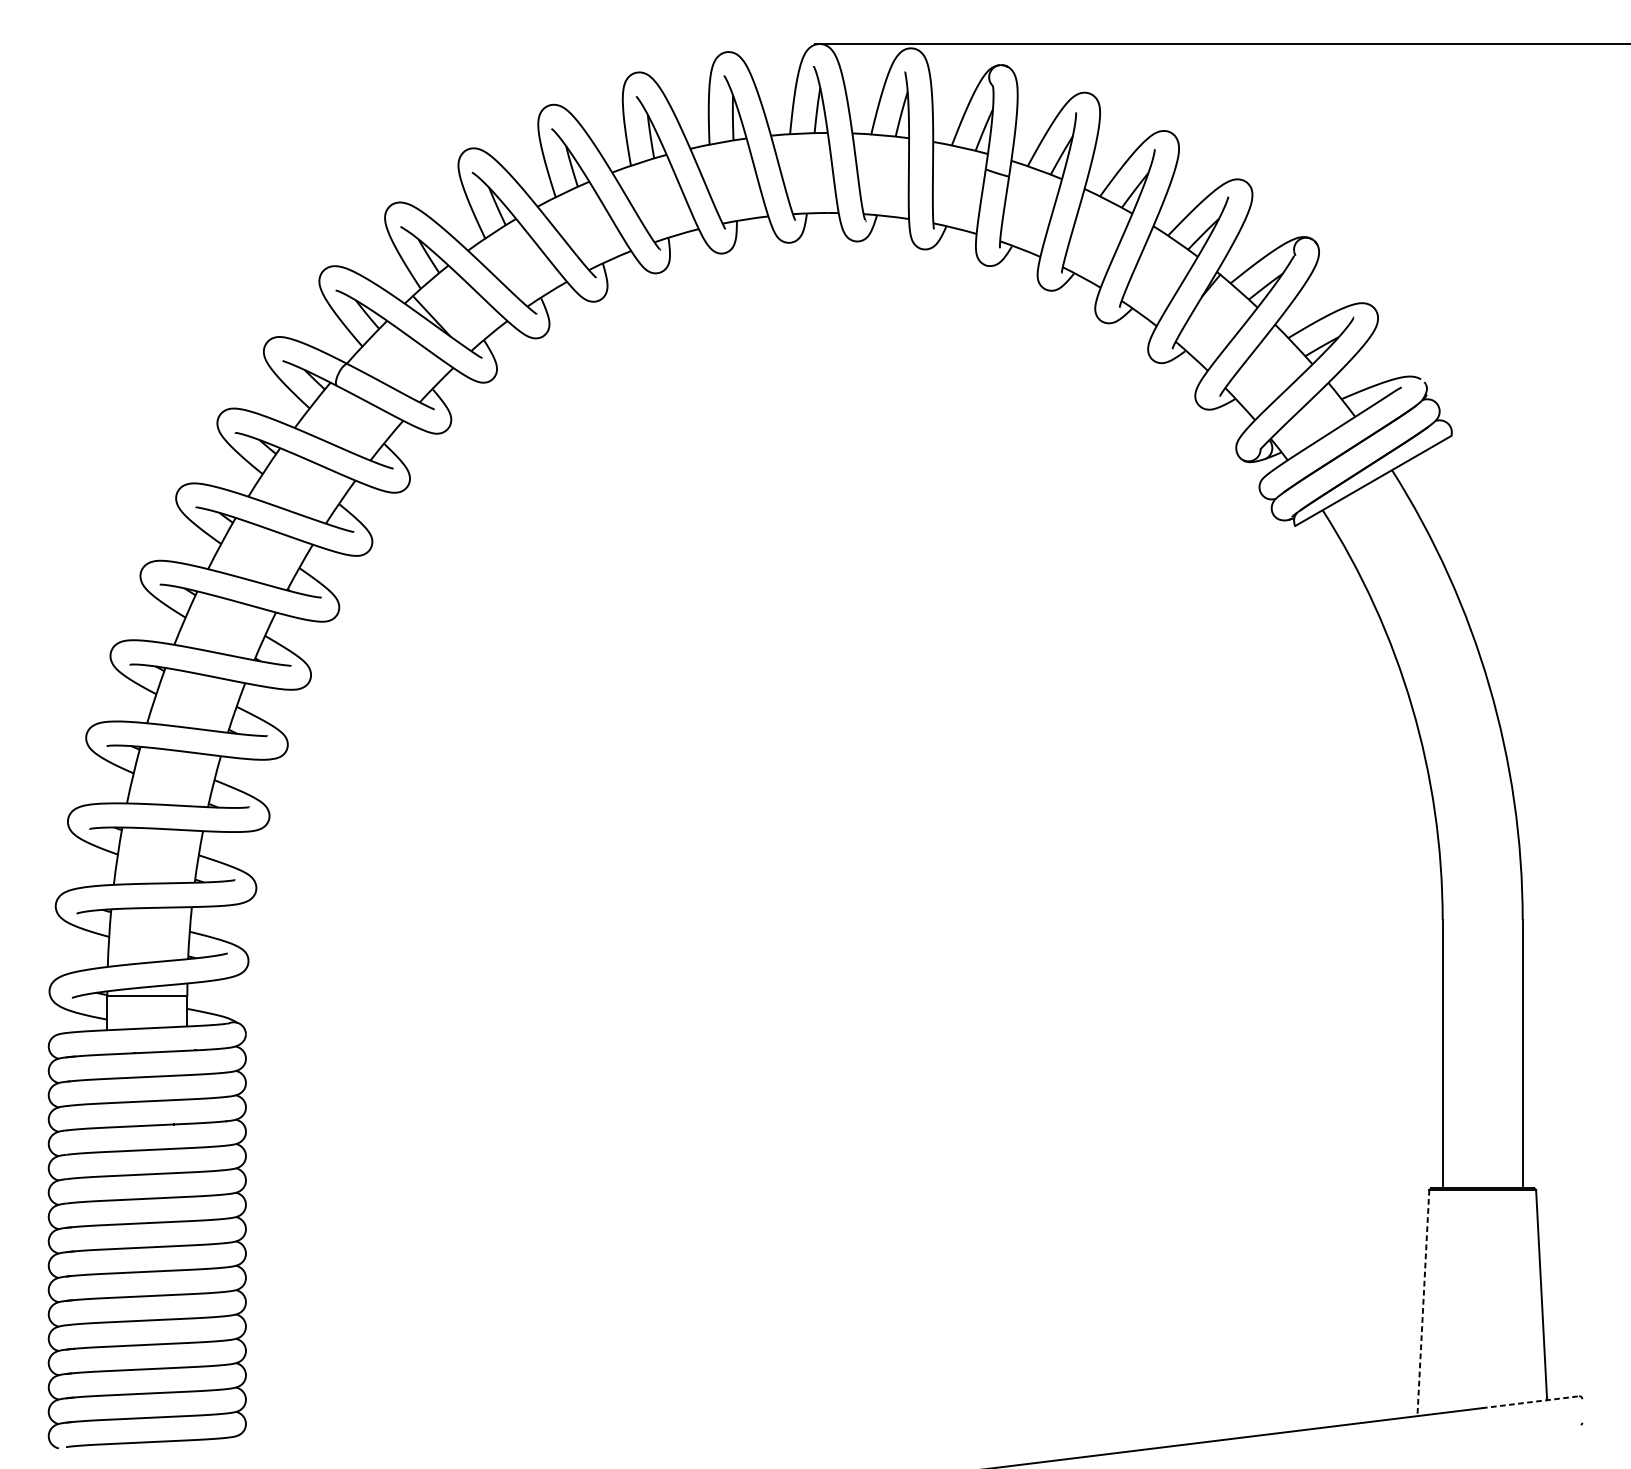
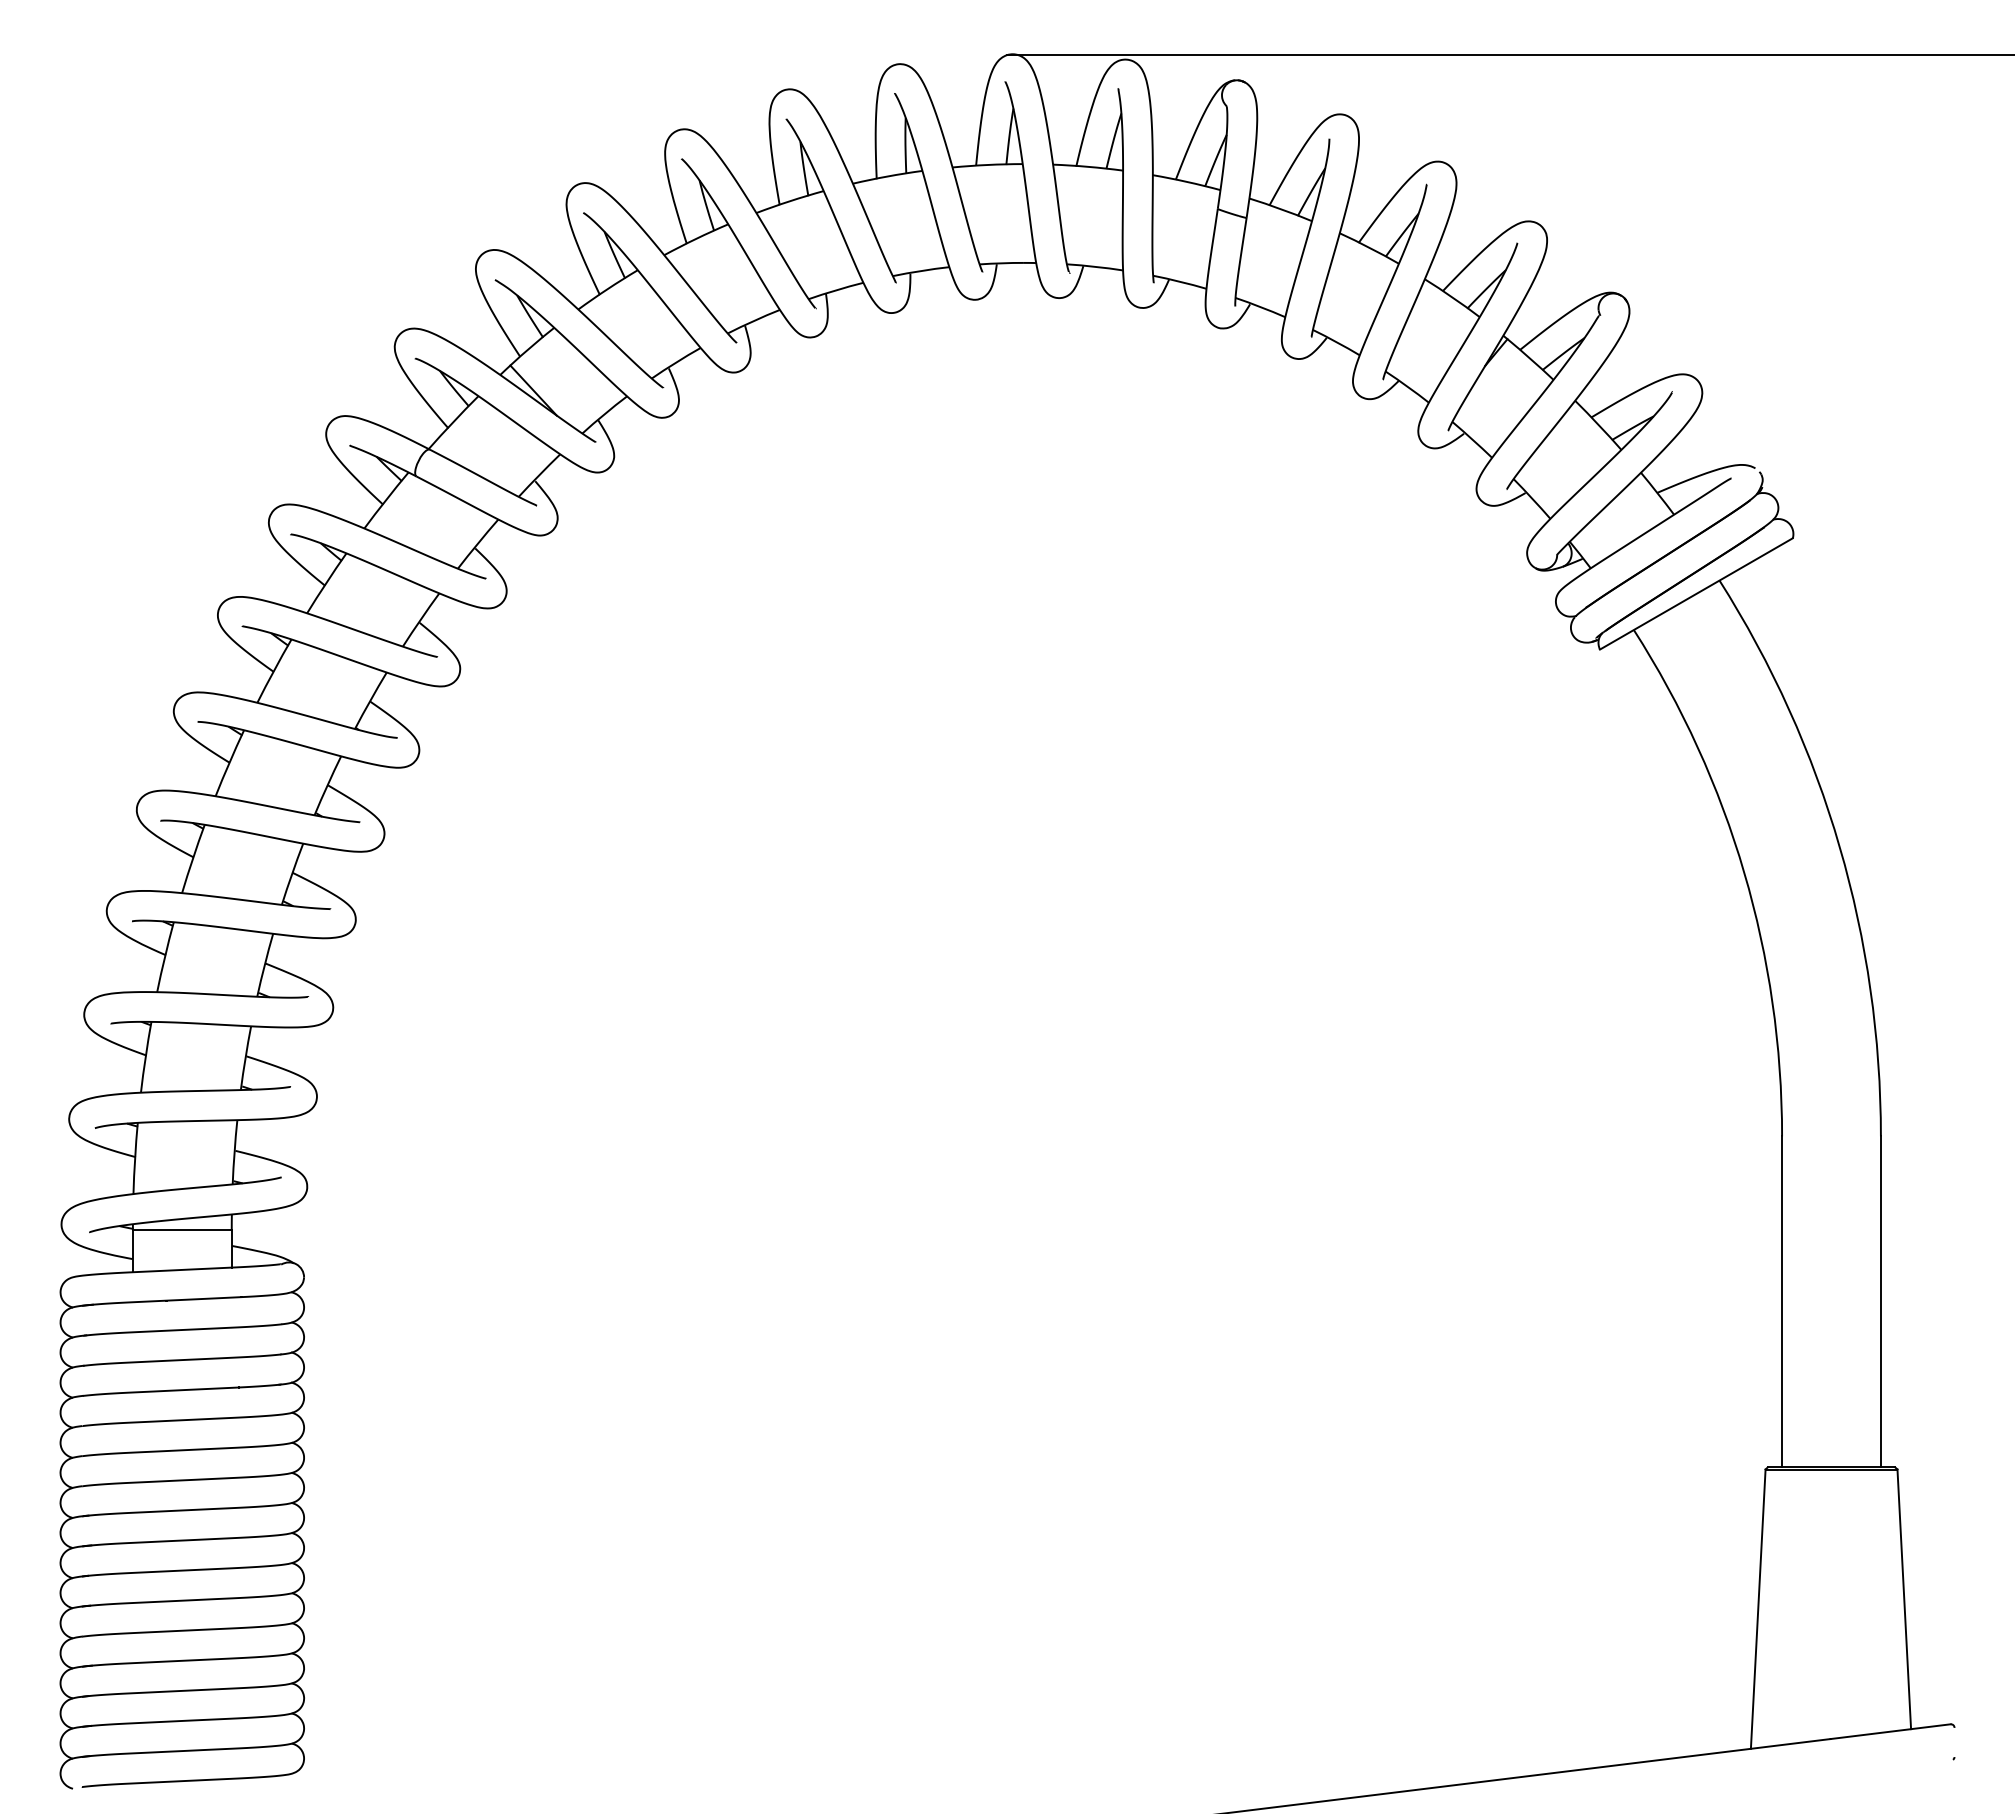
line: (1423, 1303) -> (1758, 1609), dashed -> solid
line: (1531, 1402) -> (1891, 1731), dashed -> solid

